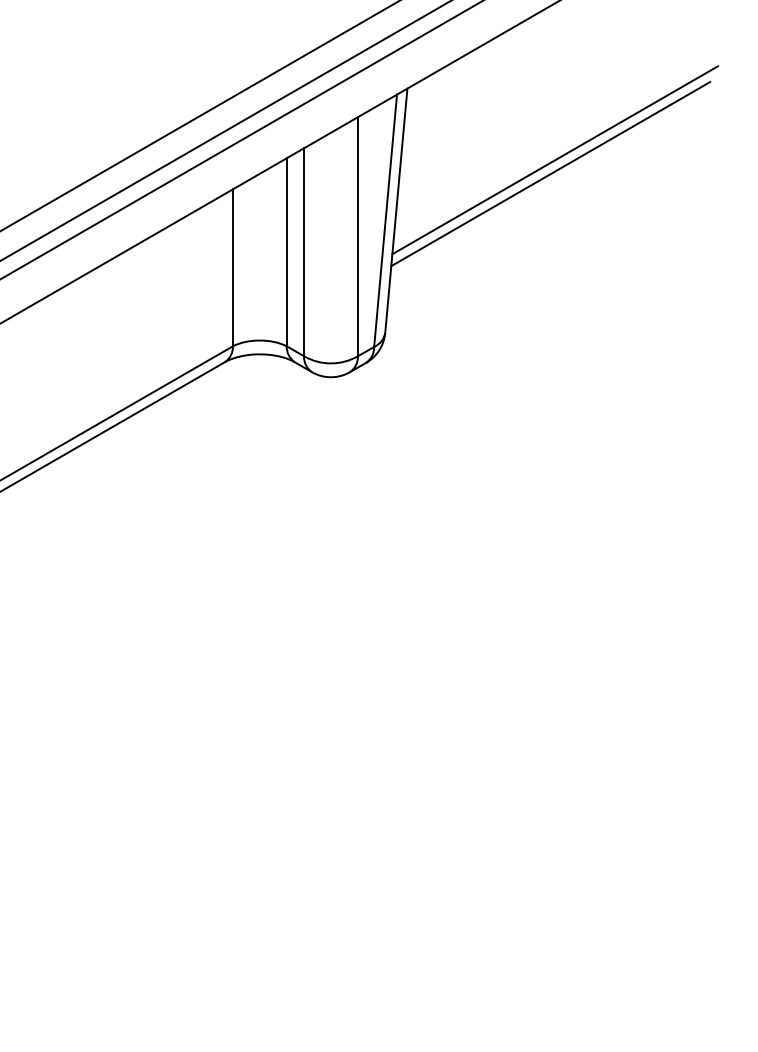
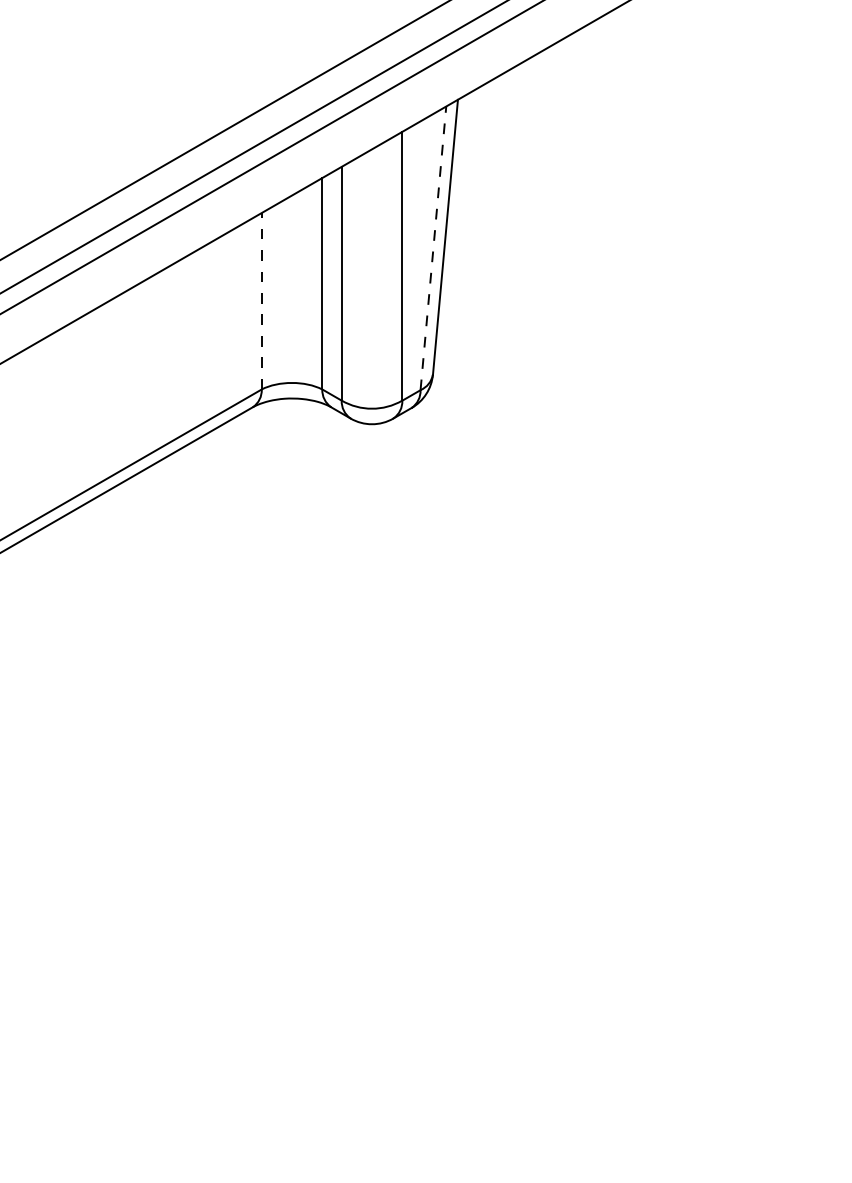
line: (555, 160) -> (624, 180), removed
line: (550, 174) -> (618, 196), removed
line: (385, 220) -> (433, 248), solid -> dashed
line: (232, 267) -> (261, 300), solid -> dashed

